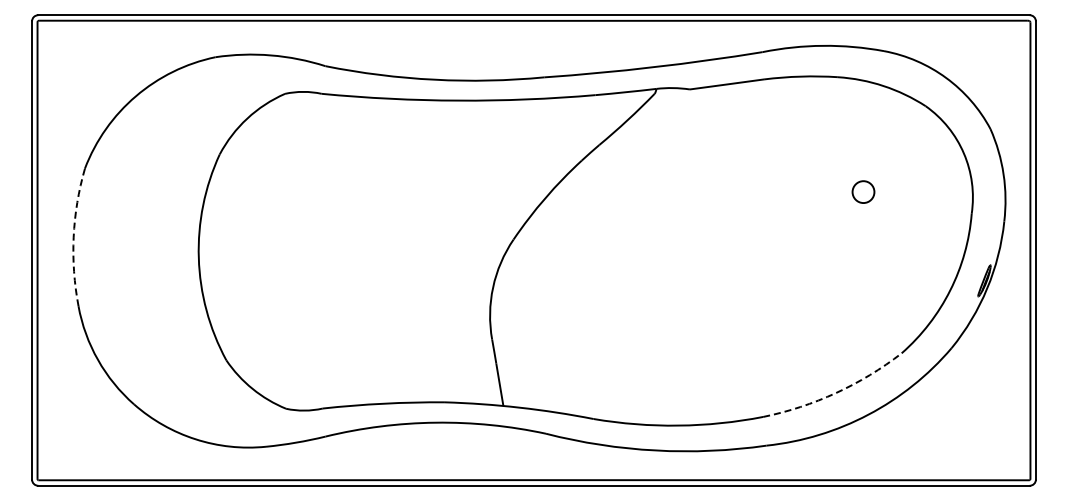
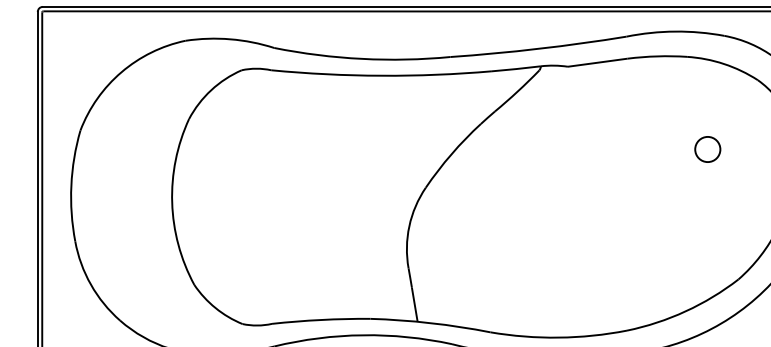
circle: (863, 191) -> (707, 148), size x1.43
arc: (73, 237) -> (71, 186), dashed -> solid
arc: (836, 393) -> (686, 311), dashed -> solid

